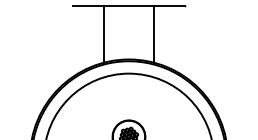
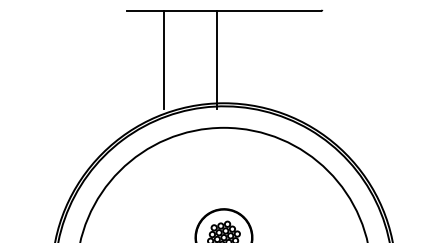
line: (104, 34) -> (164, 59), moved
line: (153, 34) -> (216, 59), moved

